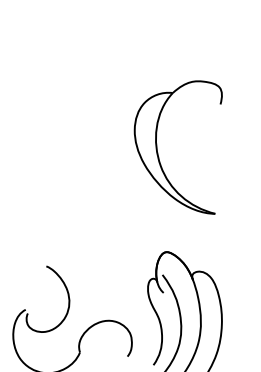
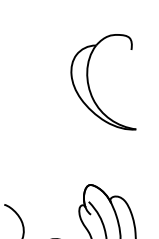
part: (158, 152) -> (90, 89), moved

